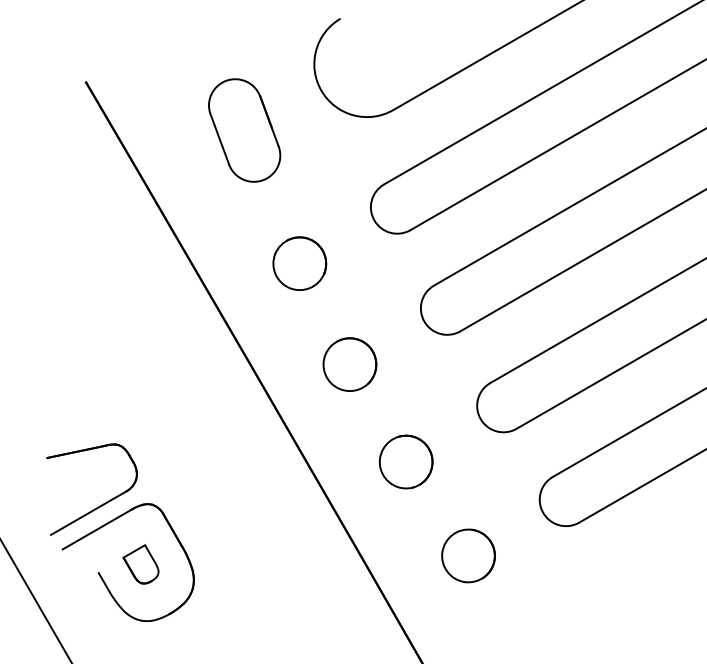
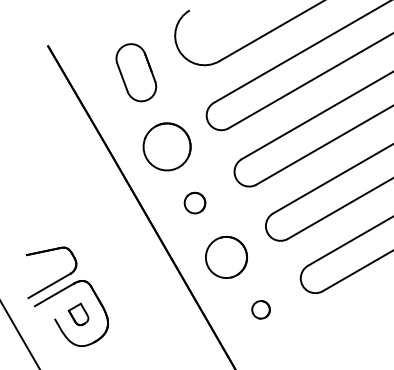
part: (298, 262) -> (166, 146), size x1.6
part: (349, 363) -> (194, 202), size x0.7
part: (404, 462) -> (225, 257), size x1.4
part: (467, 555) -> (260, 309), size x0.6

